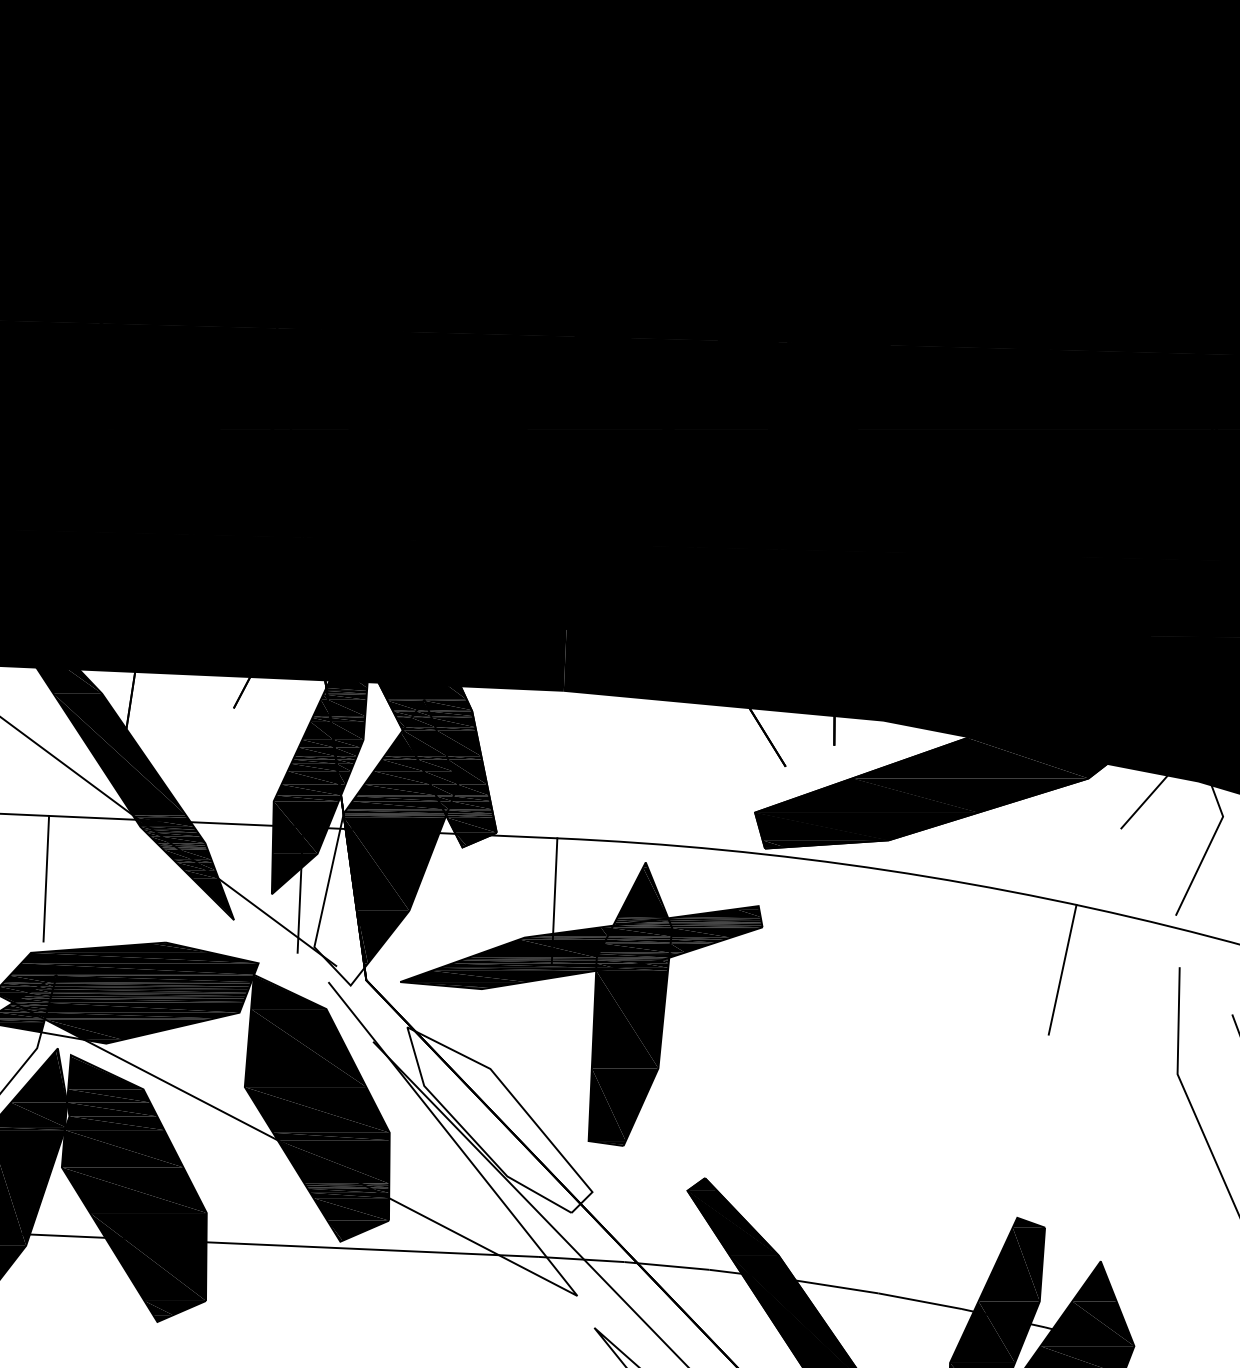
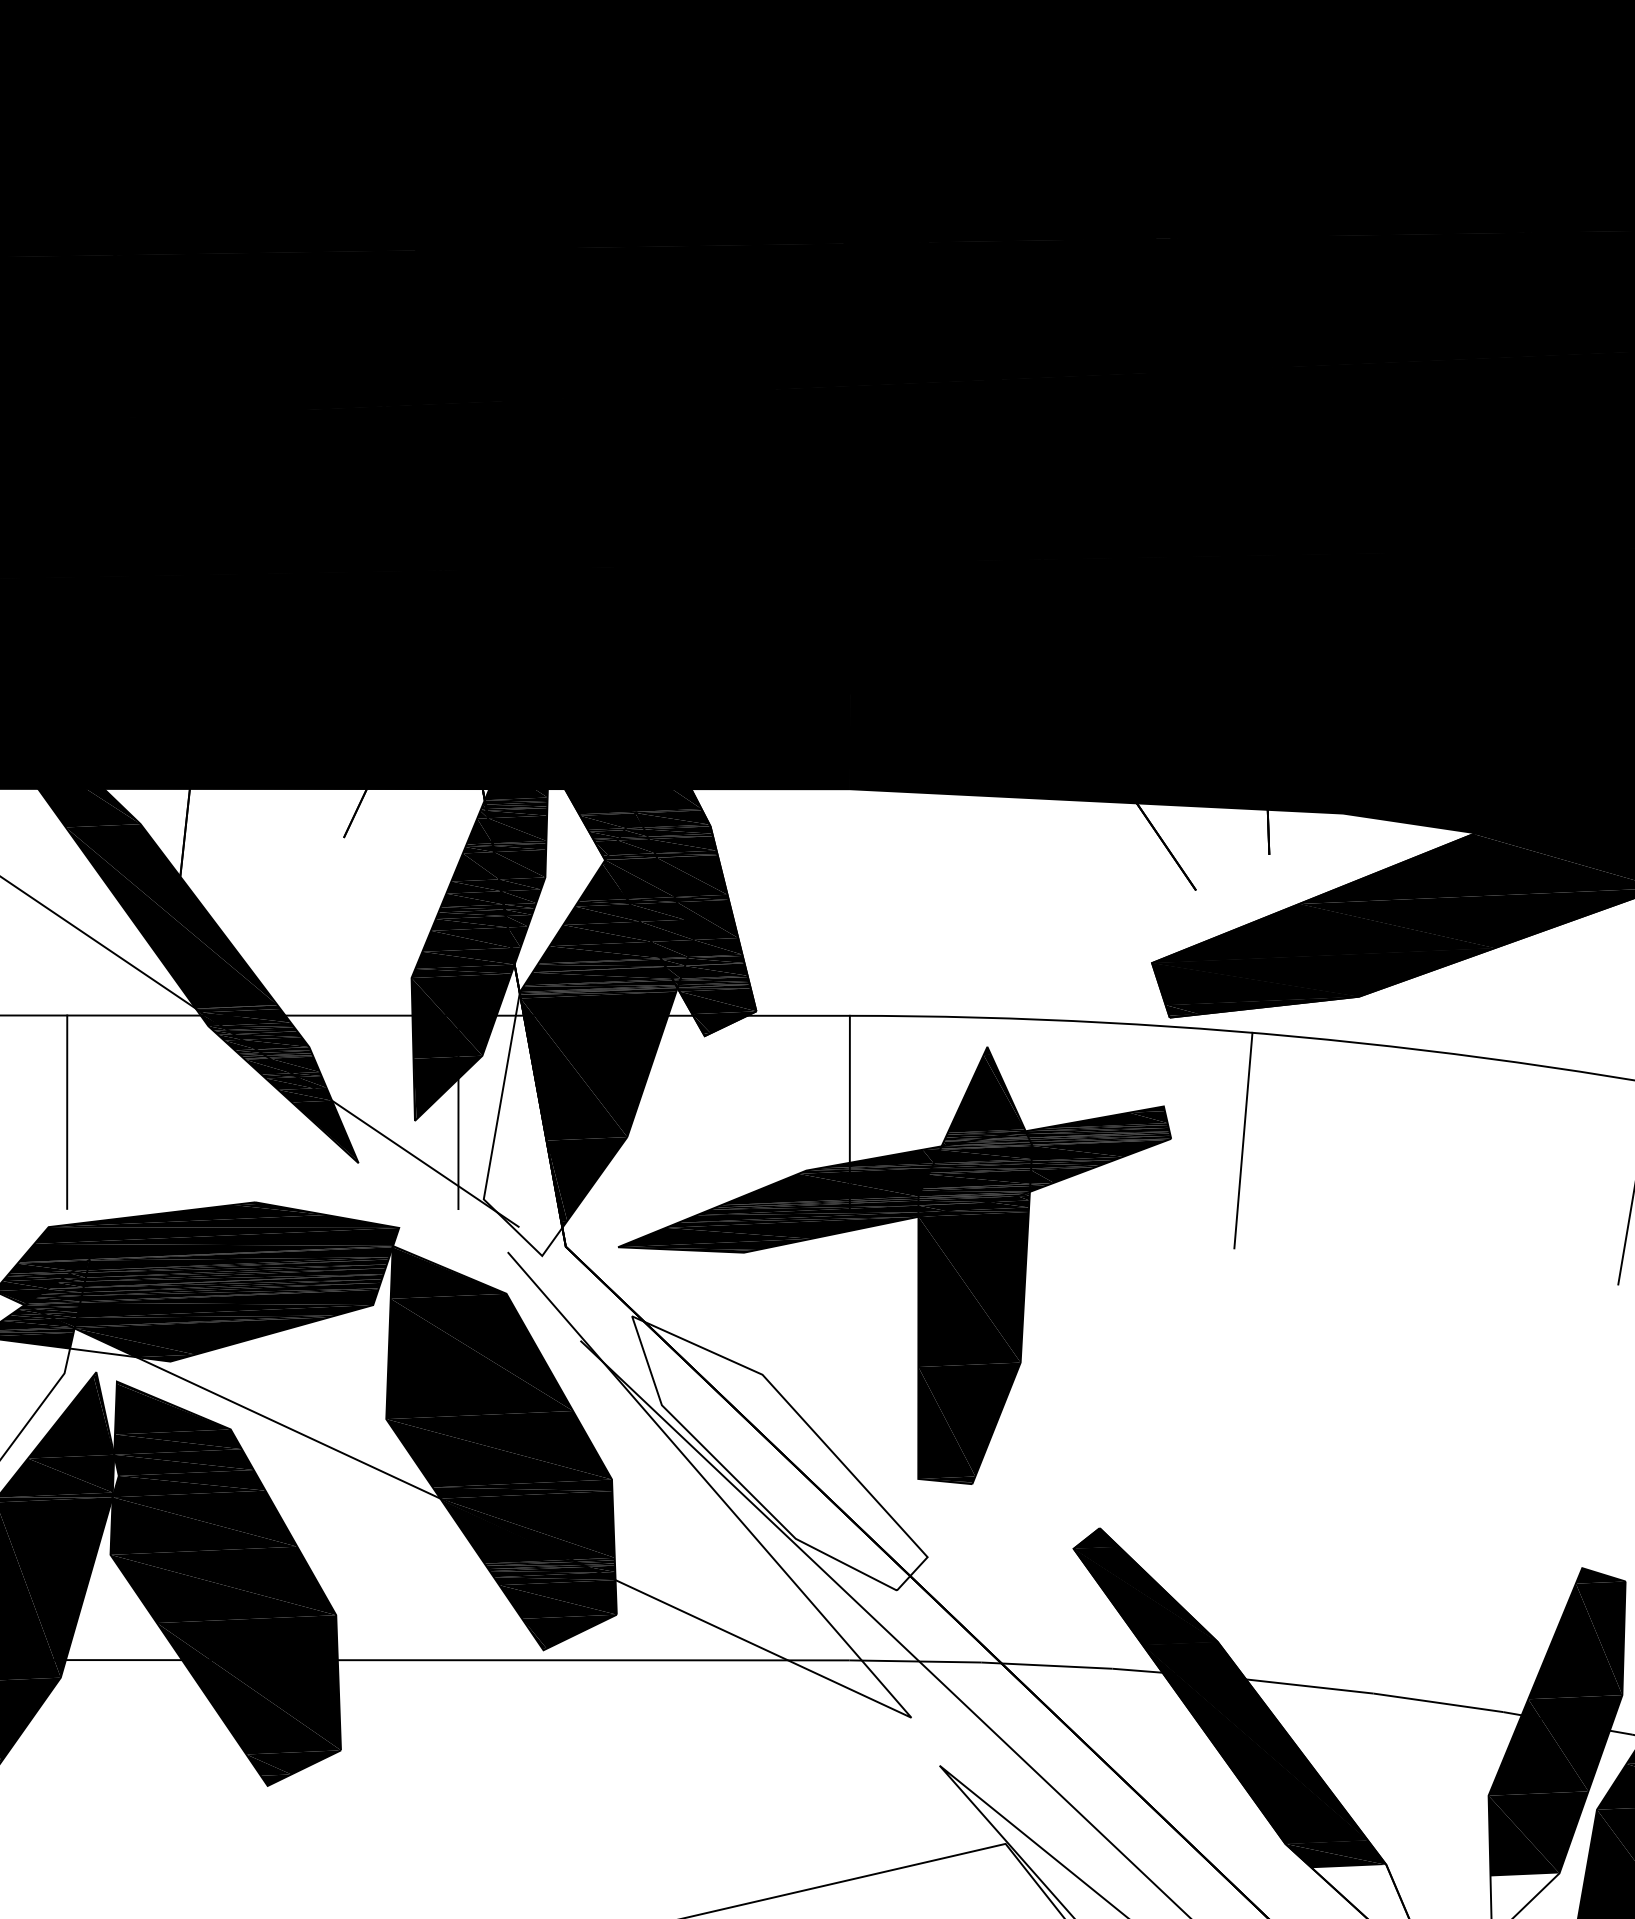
line: (809, 930) -> (1243, 1140), added

